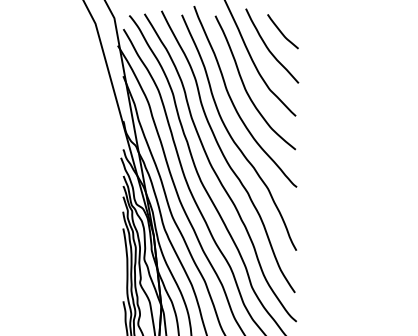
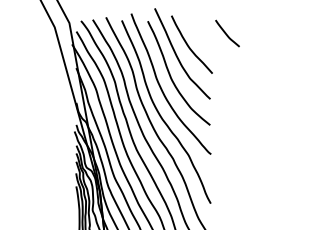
curve: (281, 31) -> (226, 33), moved

